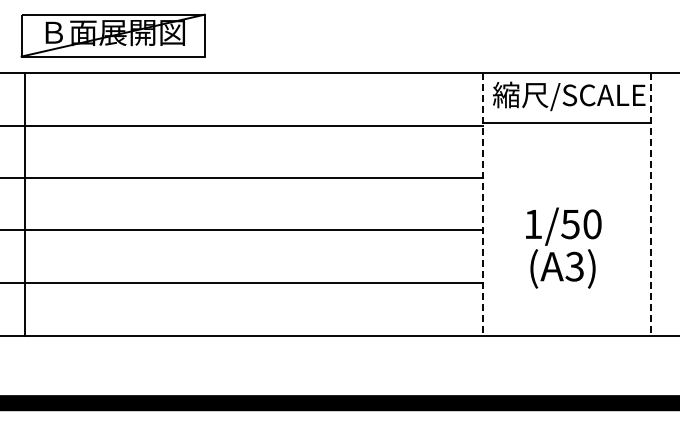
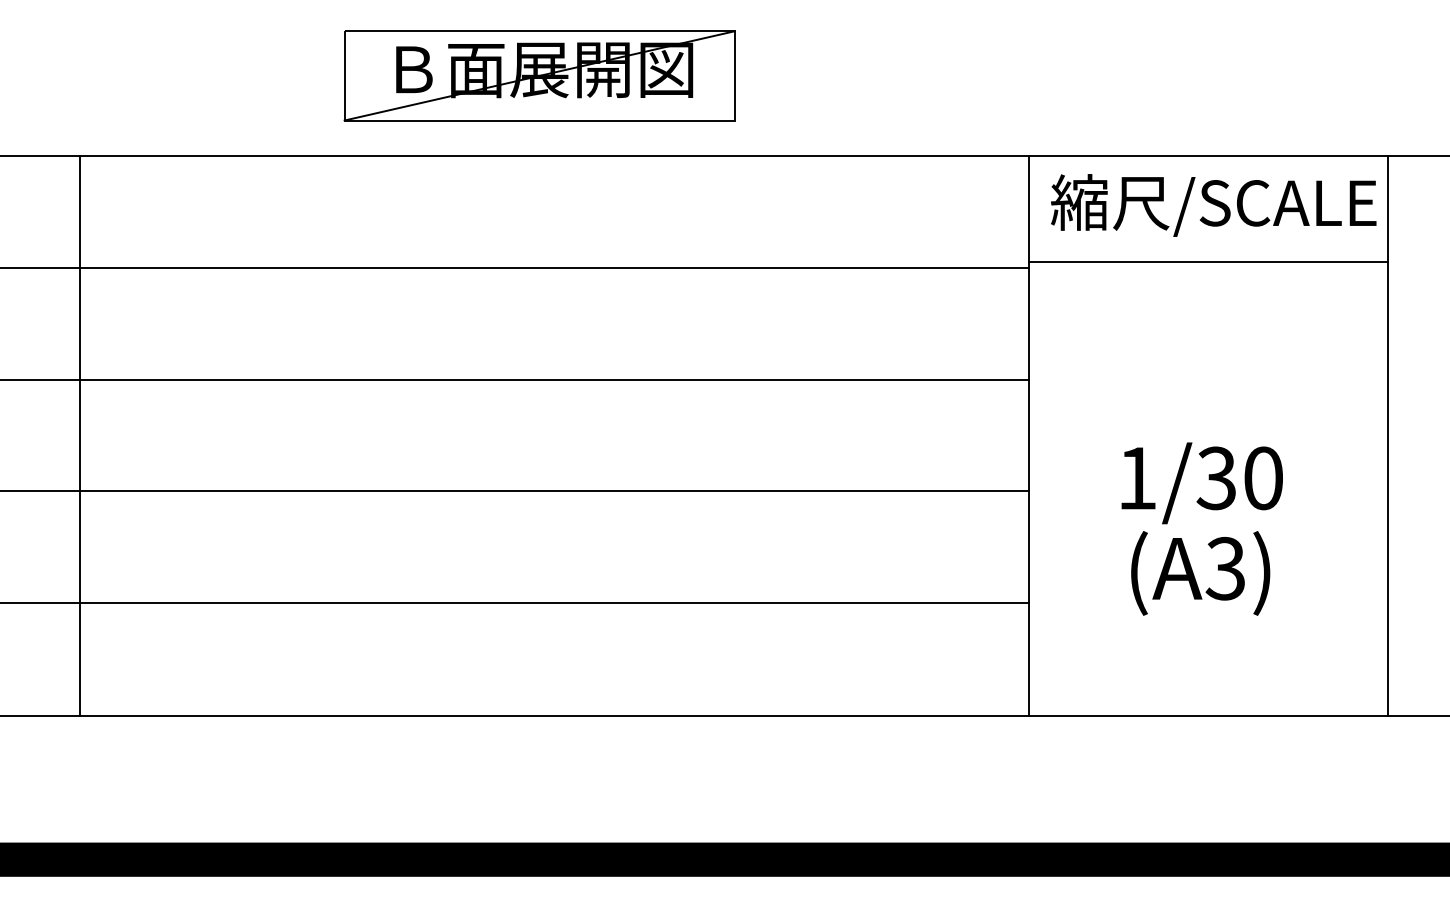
part: (112, 35) -> (538, 75), moved
line: (24, 204) -> (79, 436), moved
line: (482, 205) -> (1028, 438), dashed -> solid
line: (650, 205) -> (1387, 438), dashed -> solid
text: (570, 223) -> (1216, 476), 1/50 -> 1/30

